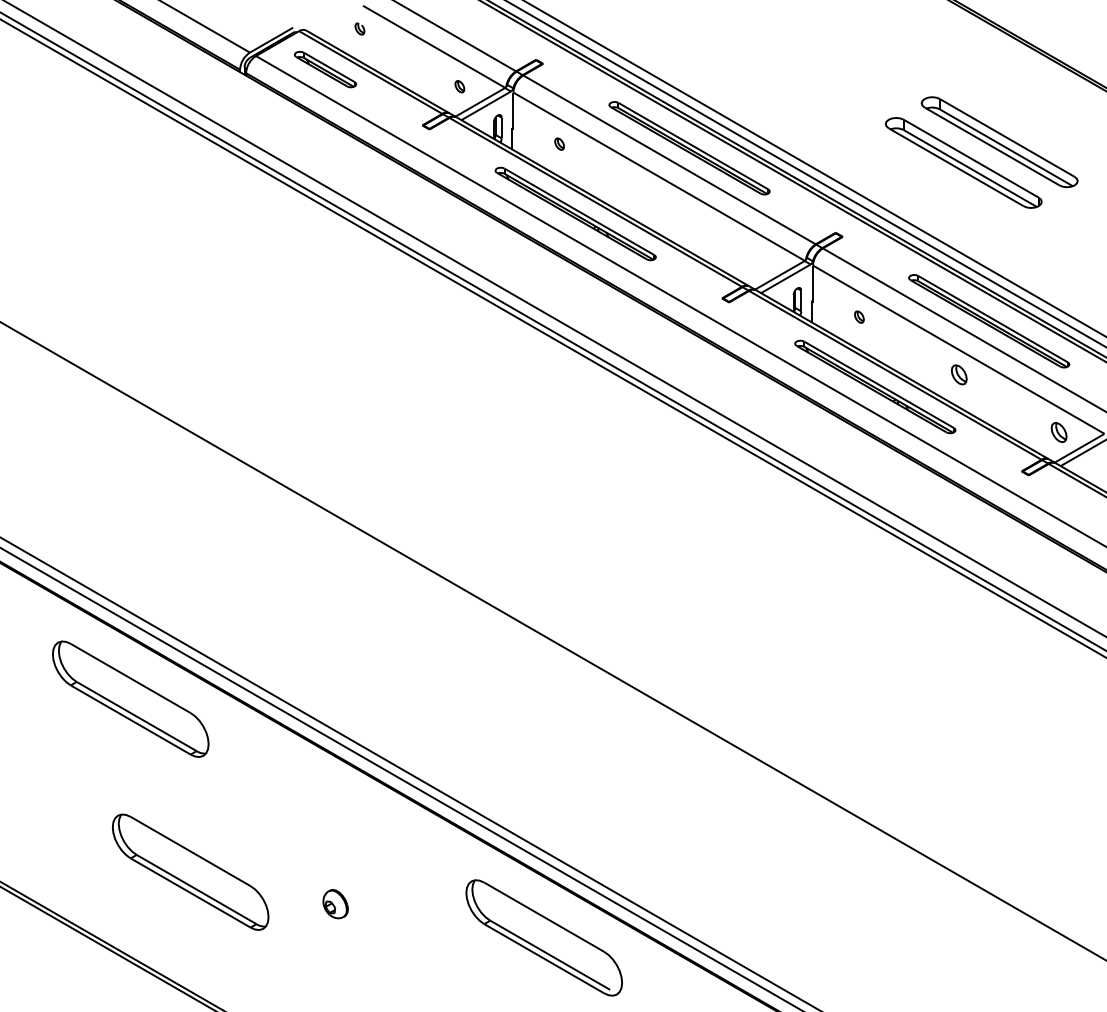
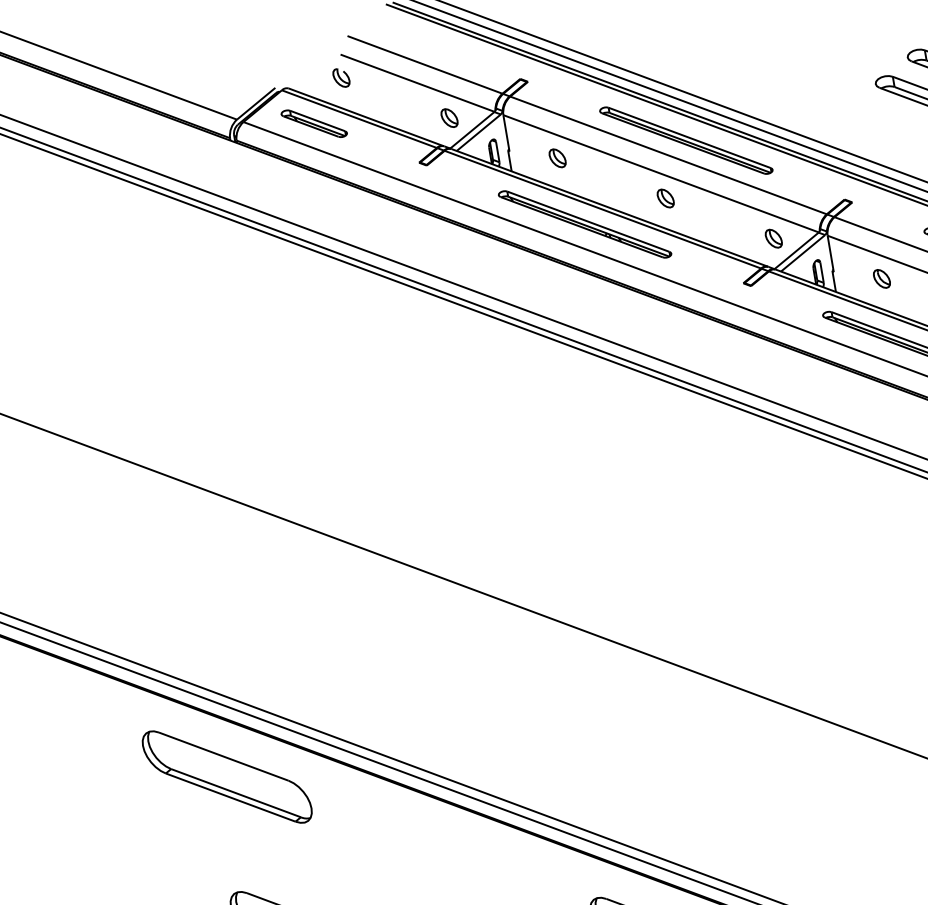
part: (359, 28) -> (340, 77), size x1.67
part: (459, 86) -> (449, 118), size x1.67
part: (559, 143) -> (557, 157), size x1.67
part: (659, 201) -> (665, 198), added
part: (759, 259) -> (773, 238), added
part: (859, 316) -> (881, 278), size x1.67

